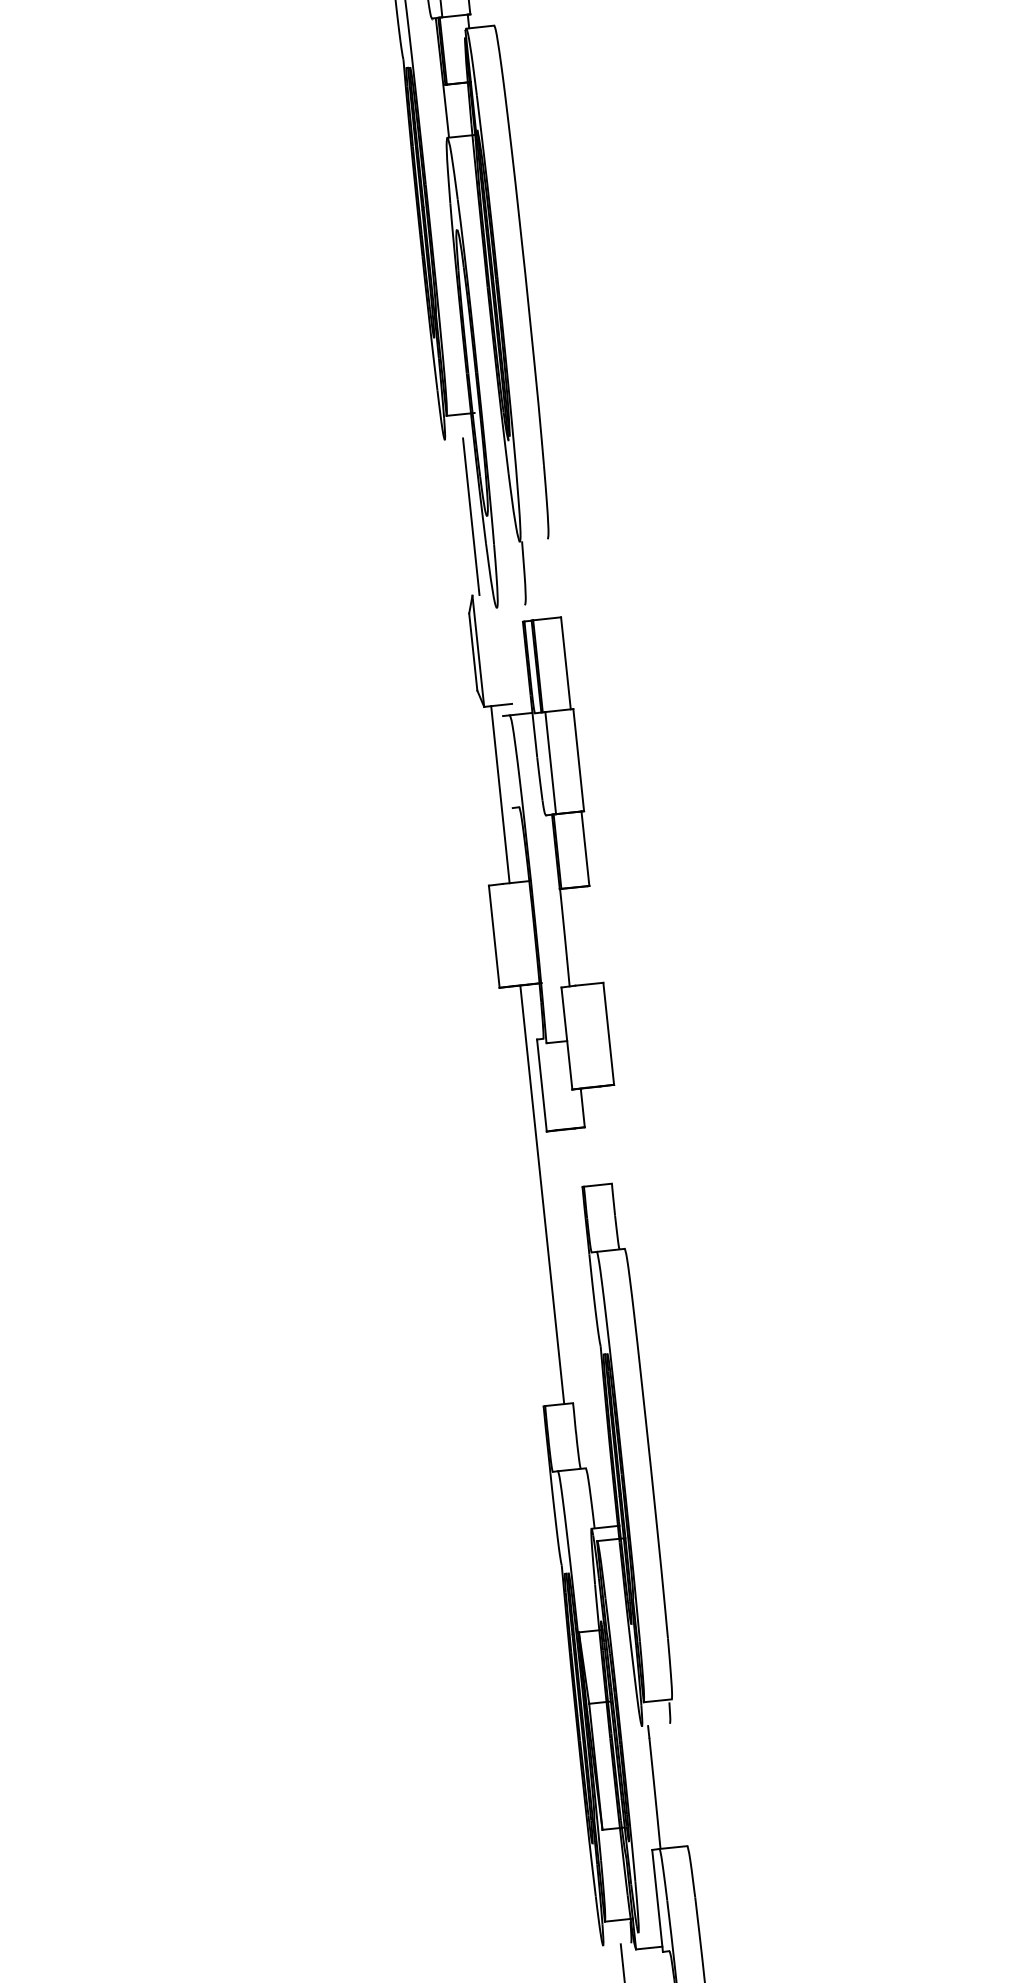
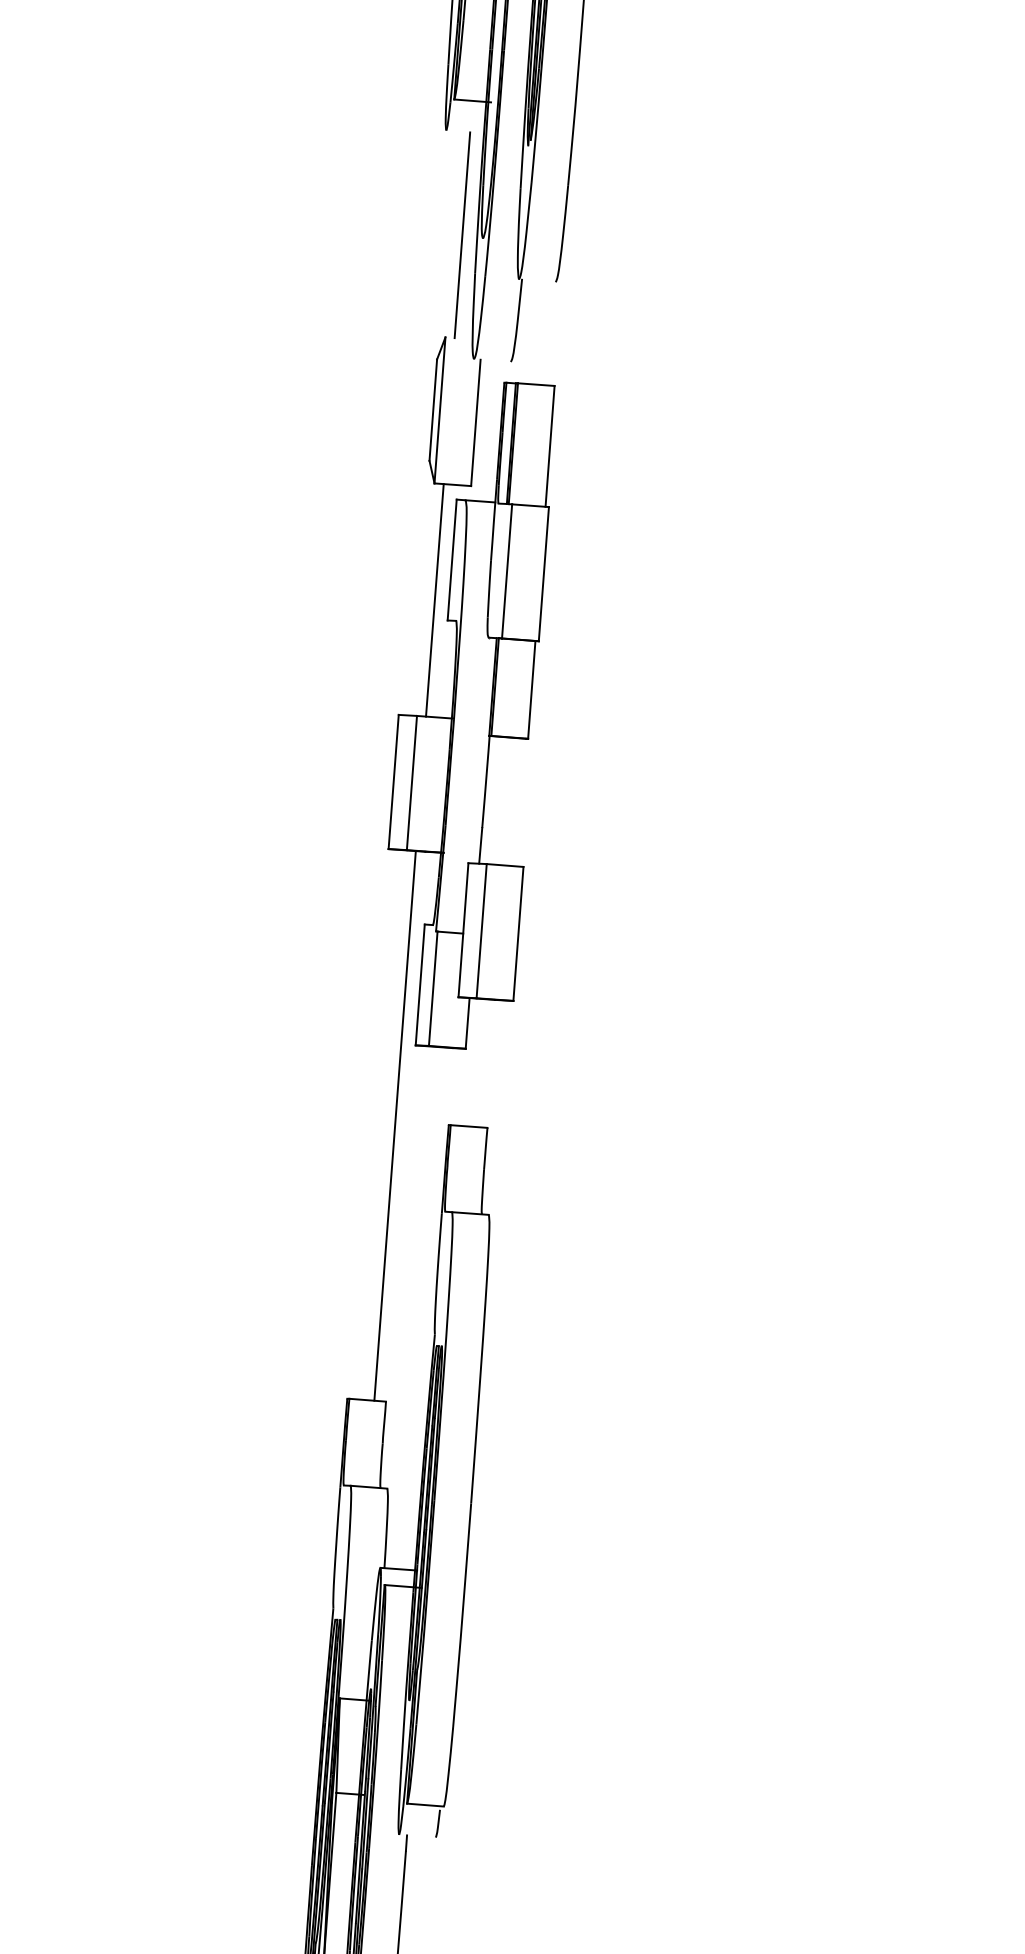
line: (506, 655) -> (475, 422), added
line: (507, 762) -> (451, 560), added
line: (507, 934) -> (411, 782), added
line: (580, 1036) -> (481, 930), added
line: (551, 1086) -> (432, 988), added

